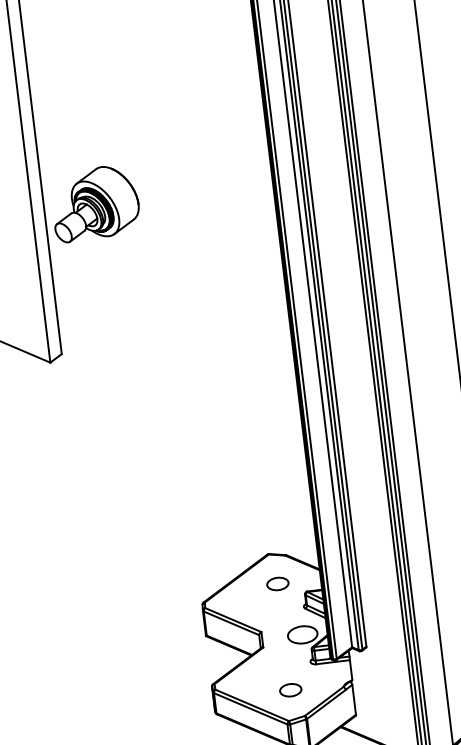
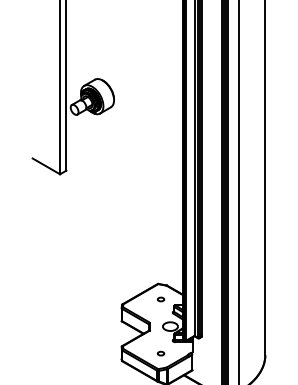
part: (276, 584) -> (160, 299), size x0.6
part: (289, 689) -> (160, 353), size x0.6

